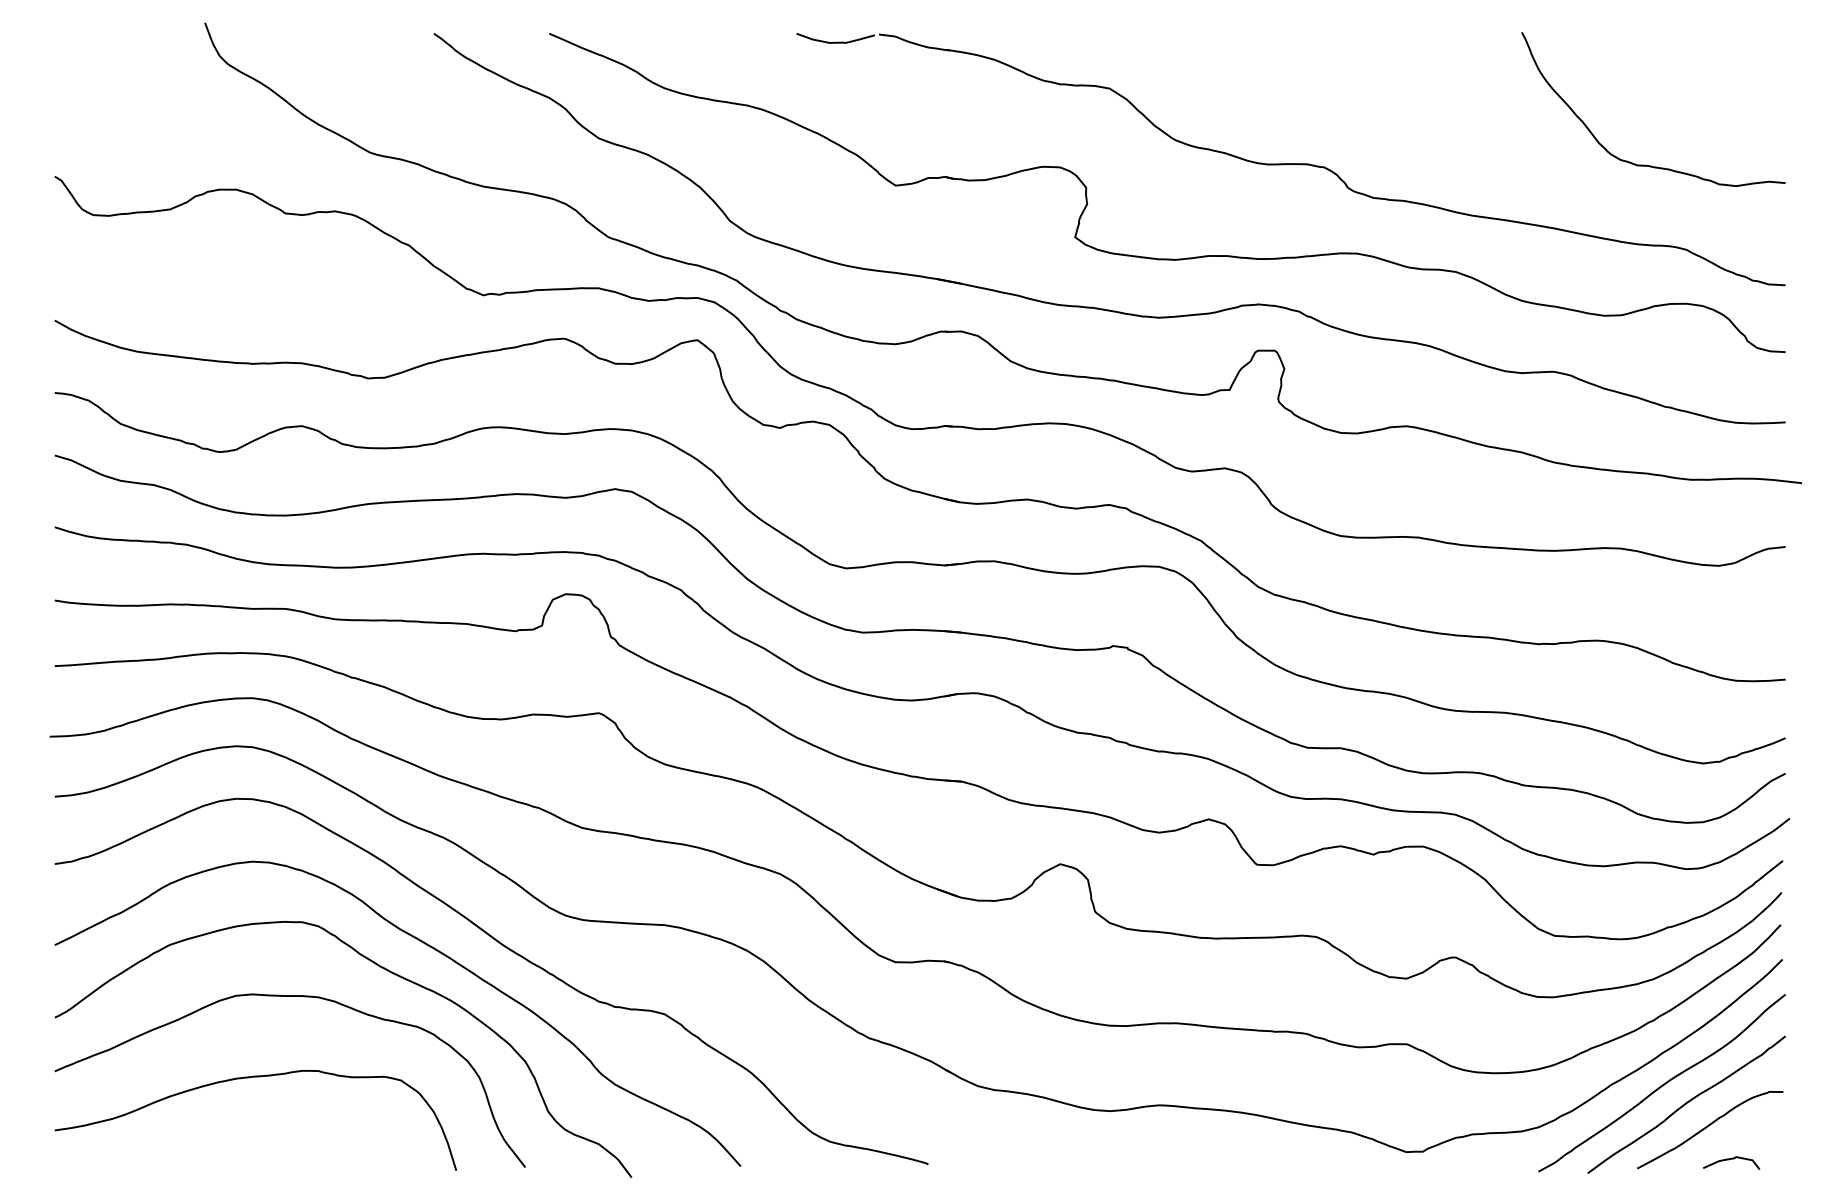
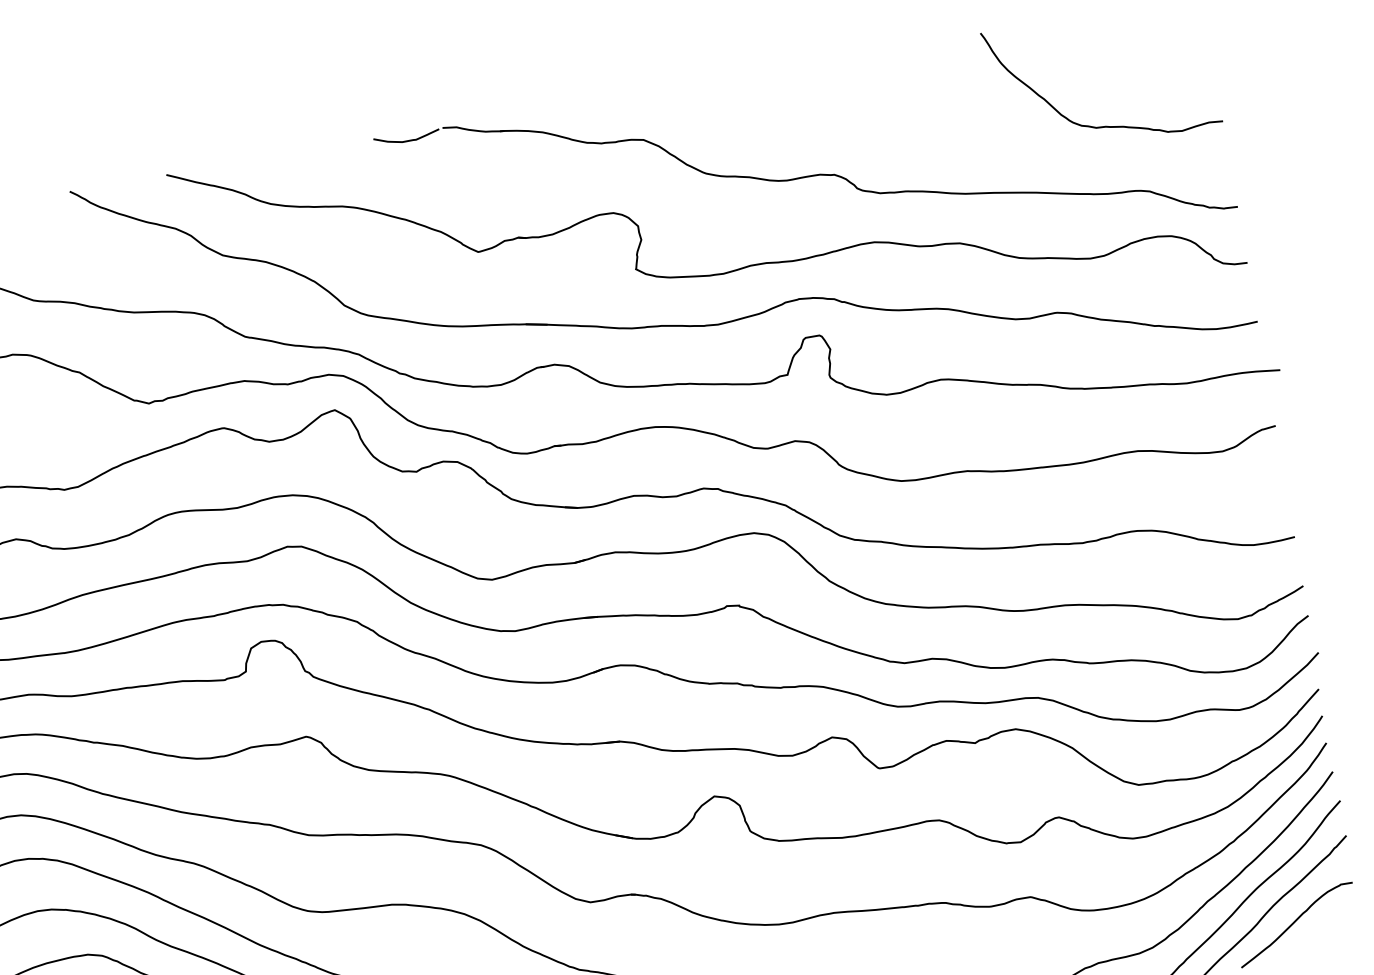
curve: (1729, 1160) -> (1317, 947), removed

